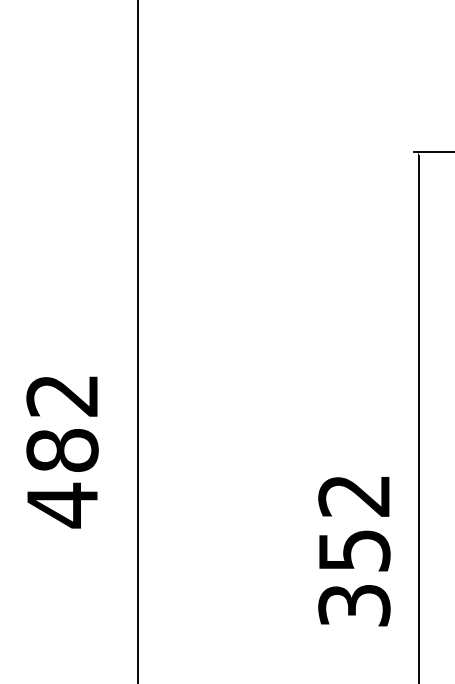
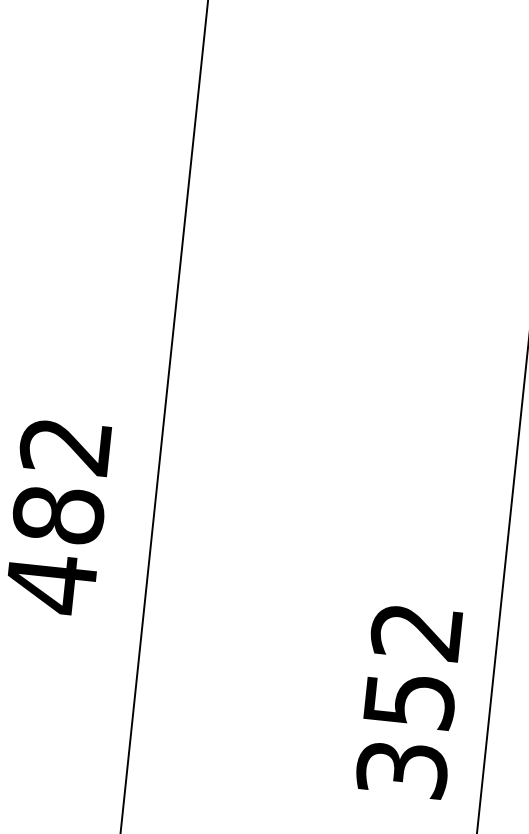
text: (354, 551) -> (409, 701), moved

